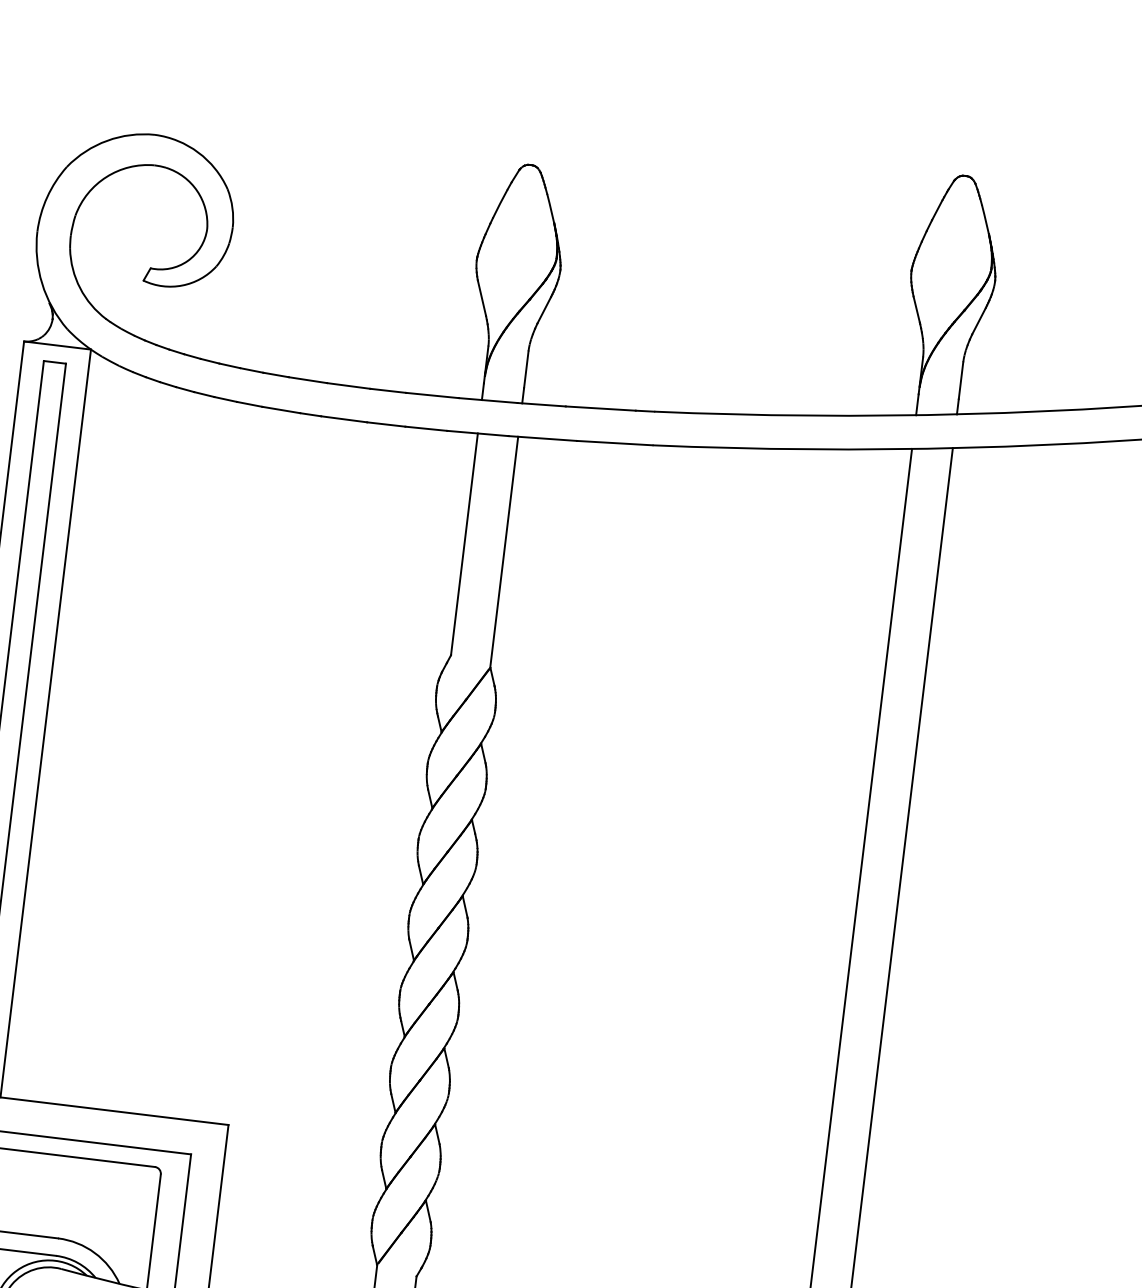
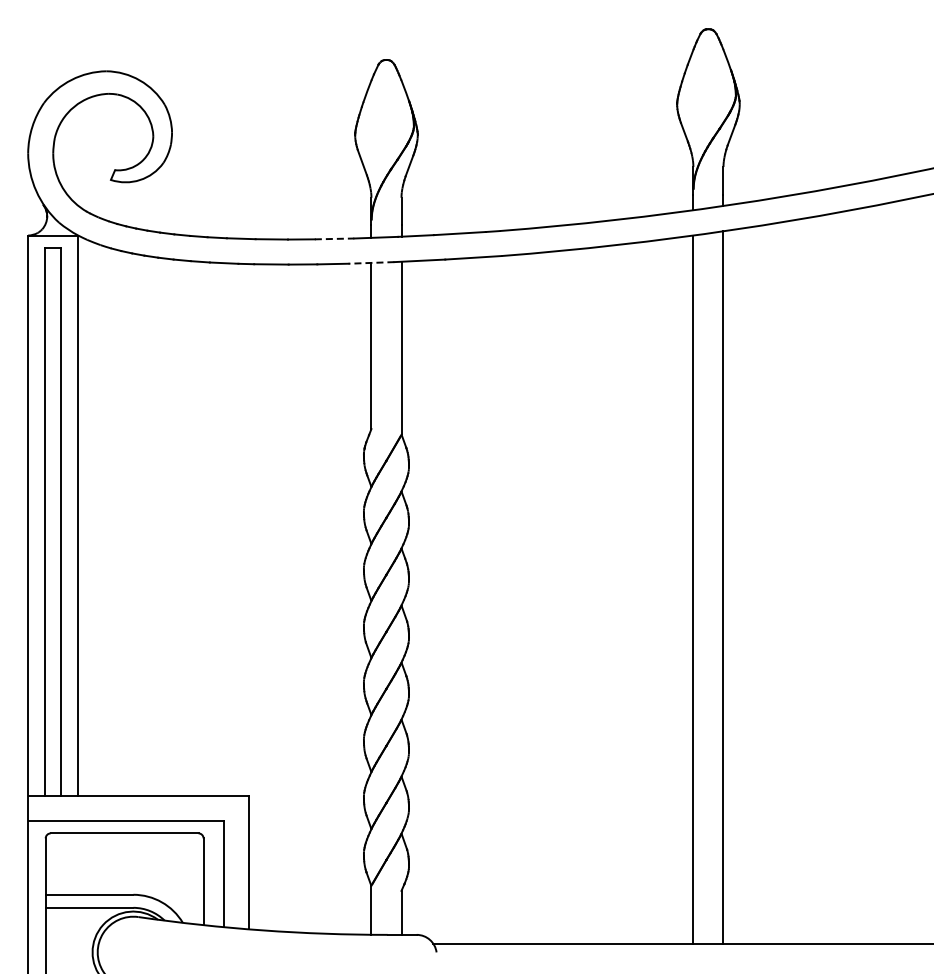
line: (432, 394) -> (334, 238), solid -> dashed
line: (478, 432) -> (371, 262), solid -> dashed

